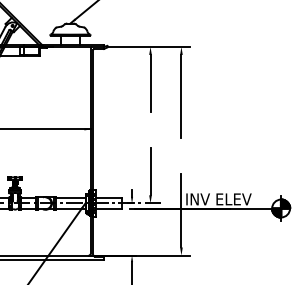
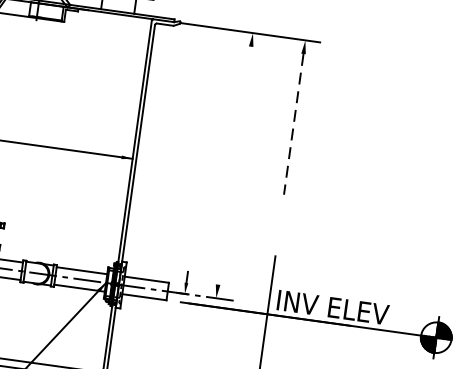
line: (150, 82) -> (244, 93), removed
line: (181, 96) -> (293, 124), solid -> dashed
line: (150, 171) -> (223, 244), removed

